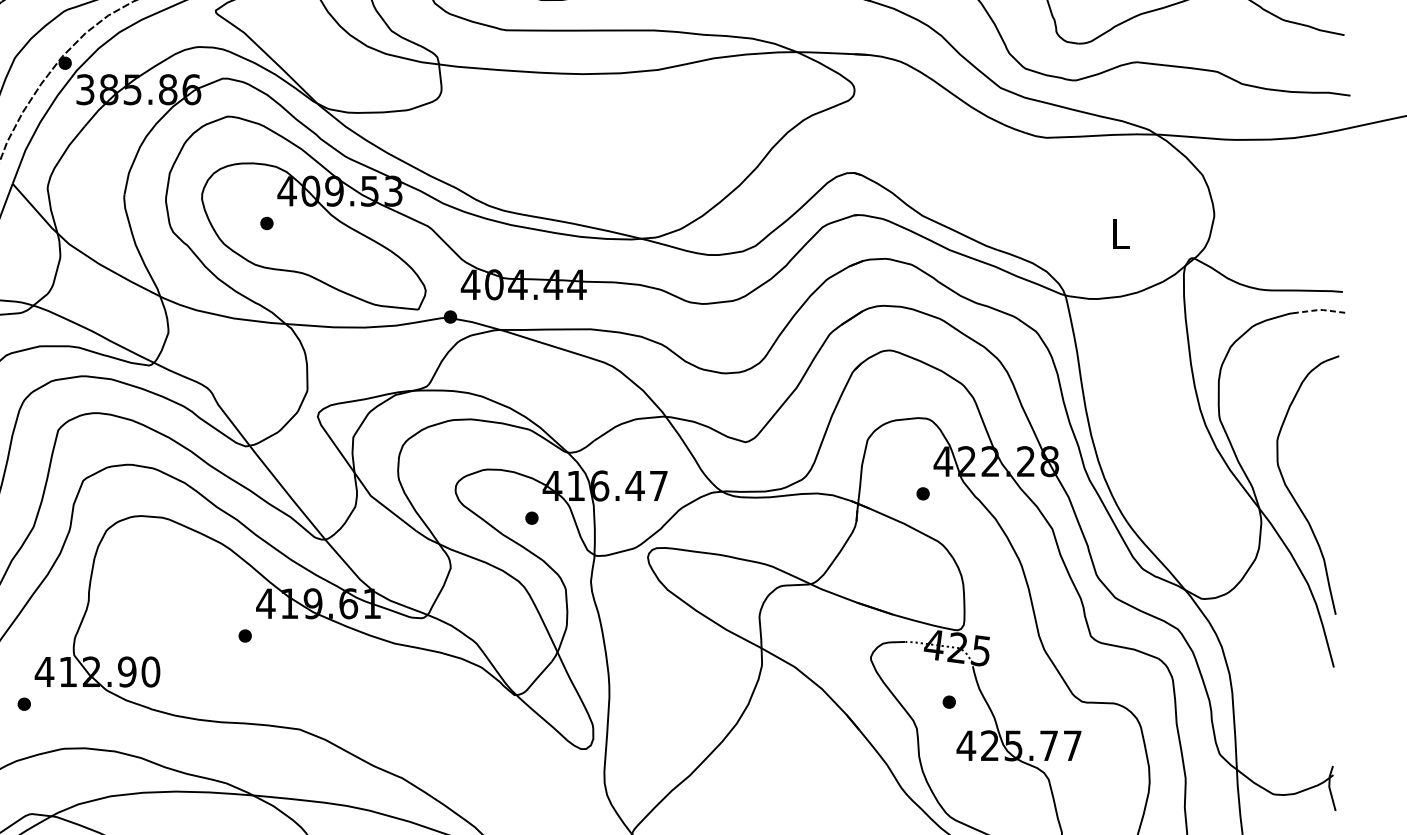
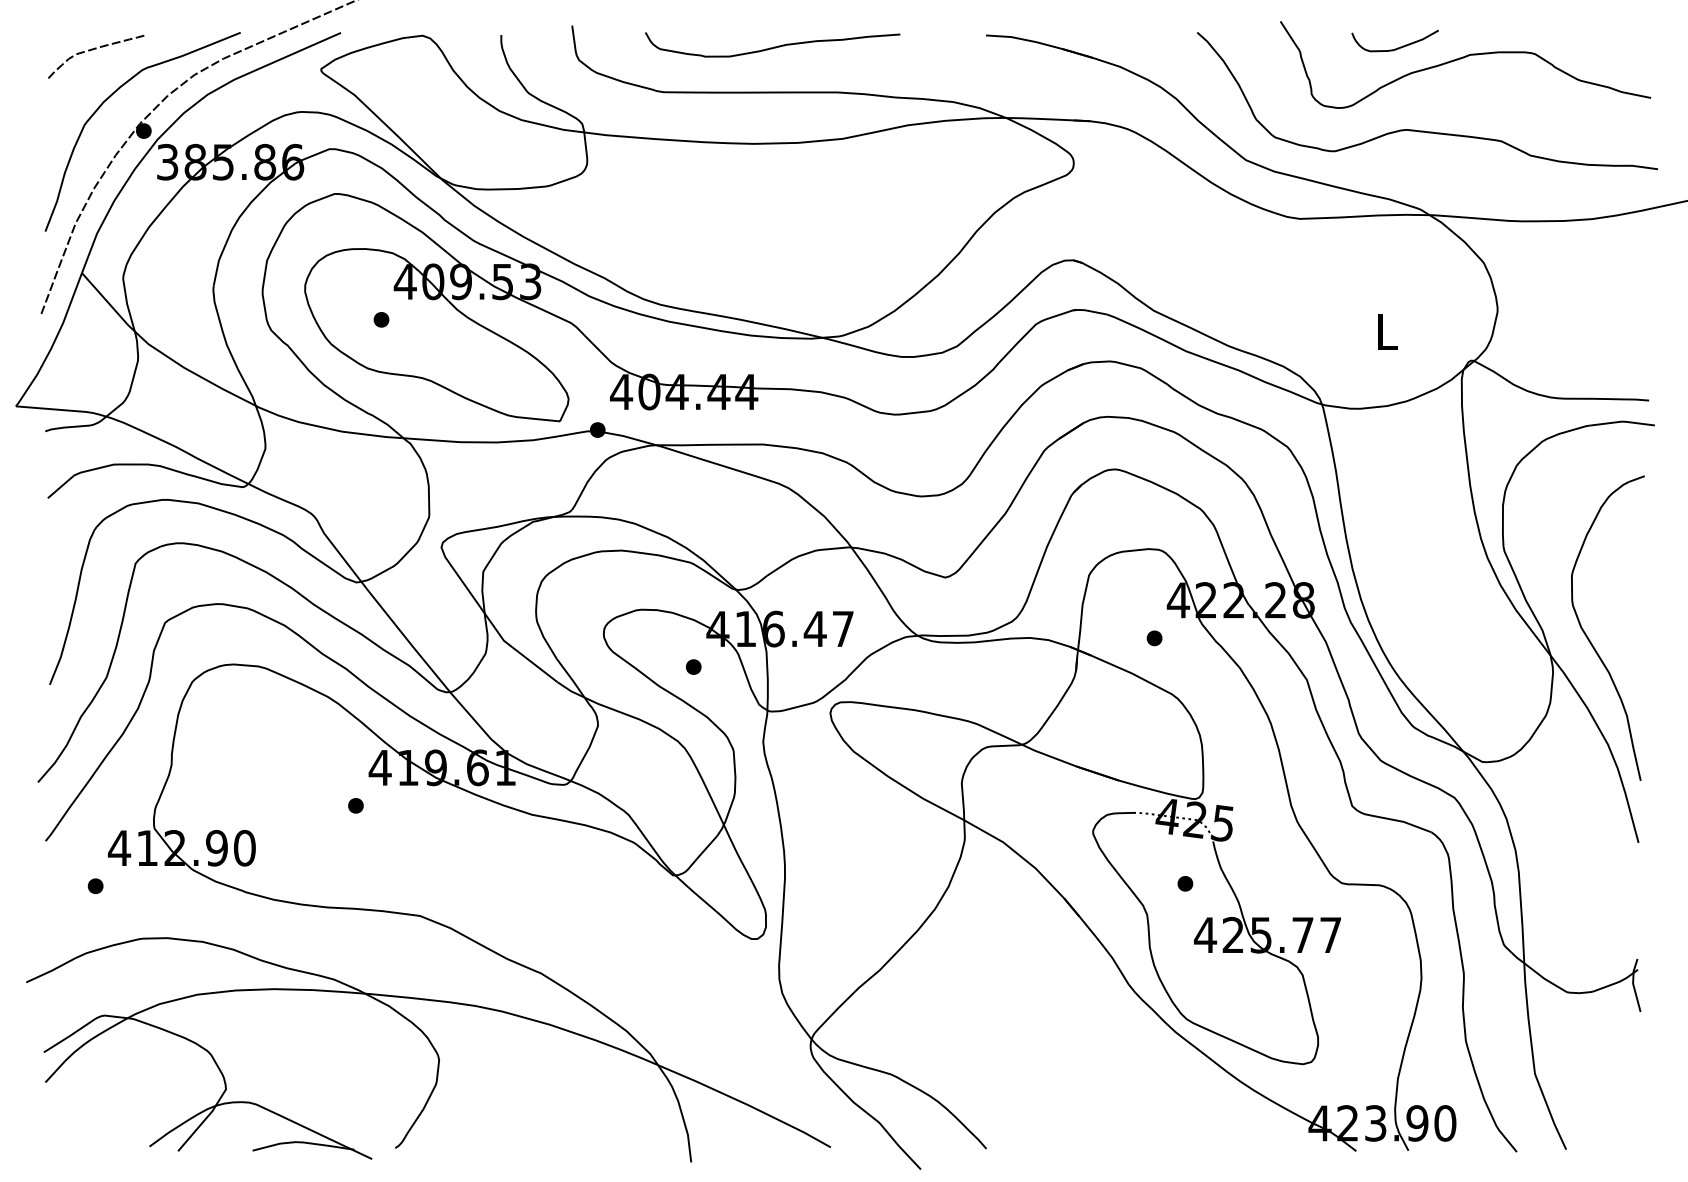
line: (1321, 309) -> (1623, 421), dashed -> solid

